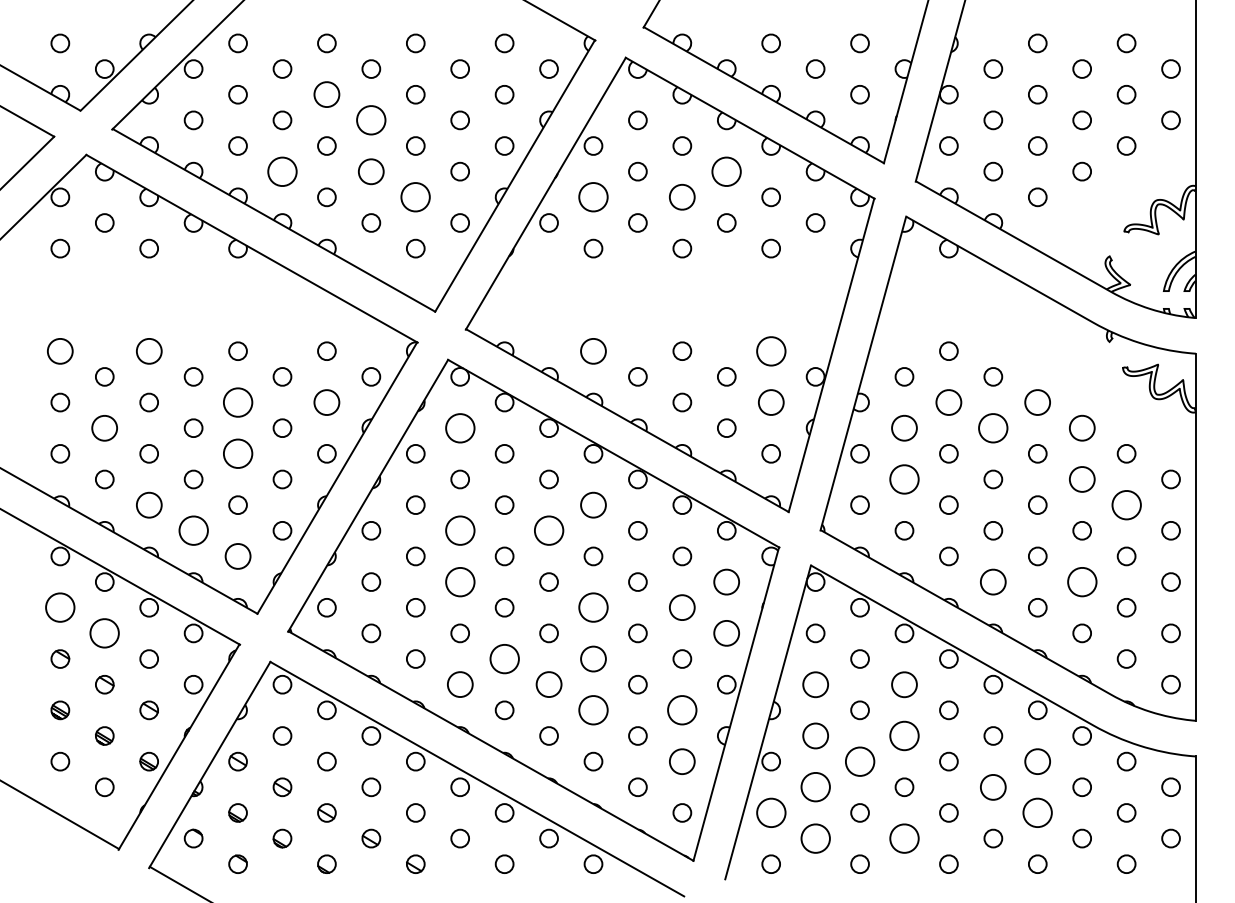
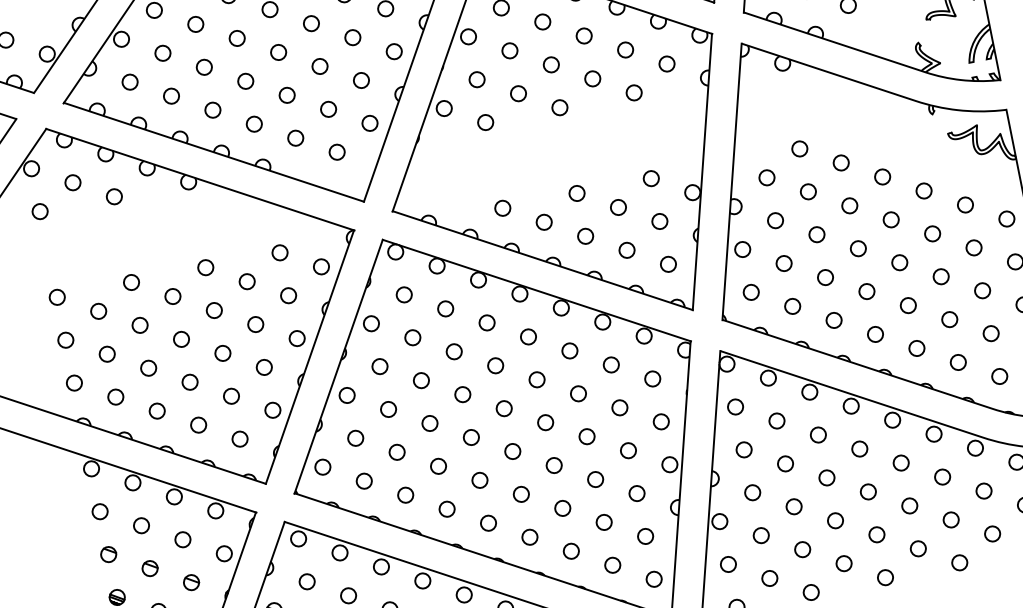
part: (326, 94) -> (236, 38), size x0.71
part: (371, 120) -> (278, 52), size x0.62
part: (282, 171) -> (212, 110), size x0.62
part: (371, 171) -> (287, 95), size x0.71
part: (726, 171) -> (583, 35), size x0.62
part: (415, 197) -> (328, 109), size x0.62
part: (593, 197) -> (477, 79), size x0.62
part: (682, 197) -> (551, 64), size x0.71
part: (60, 350) -> (57, 296), size x0.71
part: (148, 350) -> (130, 282), size x0.71
part: (593, 350) -> (502, 207), size x0.71
part: (770, 350) -> (650, 178), size x0.62
part: (237, 402) -> (213, 310), size x0.62
part: (326, 402) -> (288, 295), size x0.71
part: (770, 402) -> (659, 221), size x0.71
part: (948, 402) -> (808, 191), size x0.71
part: (1037, 402) -> (882, 177), size x0.71
part: (104, 427) -> (106, 353), size x0.71
part: (459, 427) -> (403, 294), size x0.62
part: (904, 427) -> (775, 220), size x0.71
part: (993, 427) -> (849, 205), size x0.62
part: (1081, 427) -> (923, 190), size x0.71
part: (237, 453) -> (222, 353), size x0.62
part: (904, 479) -> (784, 263), size x0.62
part: (1081, 479) -> (932, 234), size x0.71
part: (148, 504) -> (156, 410), size x0.71
part: (593, 504) -> (528, 336), size x0.71
part: (1126, 504) -> (973, 247), size x0.62
part: (193, 530) -> (198, 424), size x0.62
part: (459, 530) -> (420, 380), size x0.62
part: (548, 530) -> (495, 365), size x0.62
part: (237, 556) -> (239, 439), size x0.71
part: (459, 581) -> (429, 423), size x0.62
part: (726, 581) -> (652, 378), size x0.71
part: (993, 581) -> (875, 333), size x0.71
part: (1081, 581) -> (949, 319), size x0.62
part: (60, 607) -> (100, 511), size x0.62
part: (593, 607) -> (545, 422), size x0.62
part: (682, 607) -> (619, 407), size x0.71
part: (104, 633) -> (141, 525), size x0.62
part: (726, 633) -> (661, 421), size x0.71
part: (504, 658) -> (479, 479), size x0.62
part: (593, 658) -> (554, 465), size x0.71
part: (459, 684) -> (446, 509), size x0.71
part: (548, 684) -> (520, 494), size x0.71
part: (815, 684) -> (743, 449), size x0.71
part: (904, 684) -> (818, 434), size x0.71
part: (593, 710) -> (562, 508), size x0.62
part: (682, 710) -> (637, 493), size x0.62
part: (815, 735) -> (752, 492), size x0.71
part: (904, 735) -> (826, 477), size x0.62
part: (682, 761) -> (645, 536), size x0.71
part: (859, 761) -> (793, 506), size x0.62
part: (1037, 761) -> (942, 477), size x0.71
part: (993, 786) -> (909, 505), size x0.71
part: (815, 787) -> (761, 535), size x0.62
part: (770, 812) -> (727, 564), size x0.62
part: (1037, 812) -> (950, 519), size x0.62
part: (815, 838) -> (769, 578), size x0.62
part: (904, 838) -> (844, 563), size x0.62

